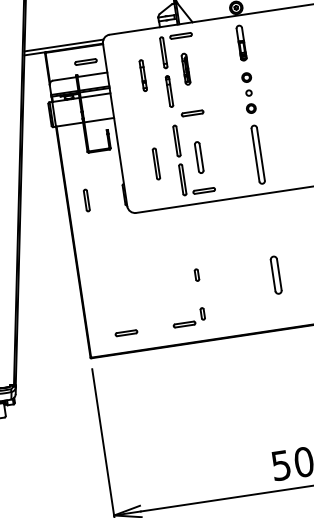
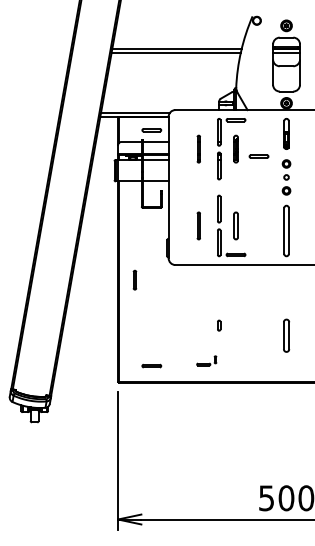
line: (191, 112) -> (258, 155), moved
part: (86, 199) -> (134, 279), moved
part: (188, 317) -> (206, 360), size x0.7

